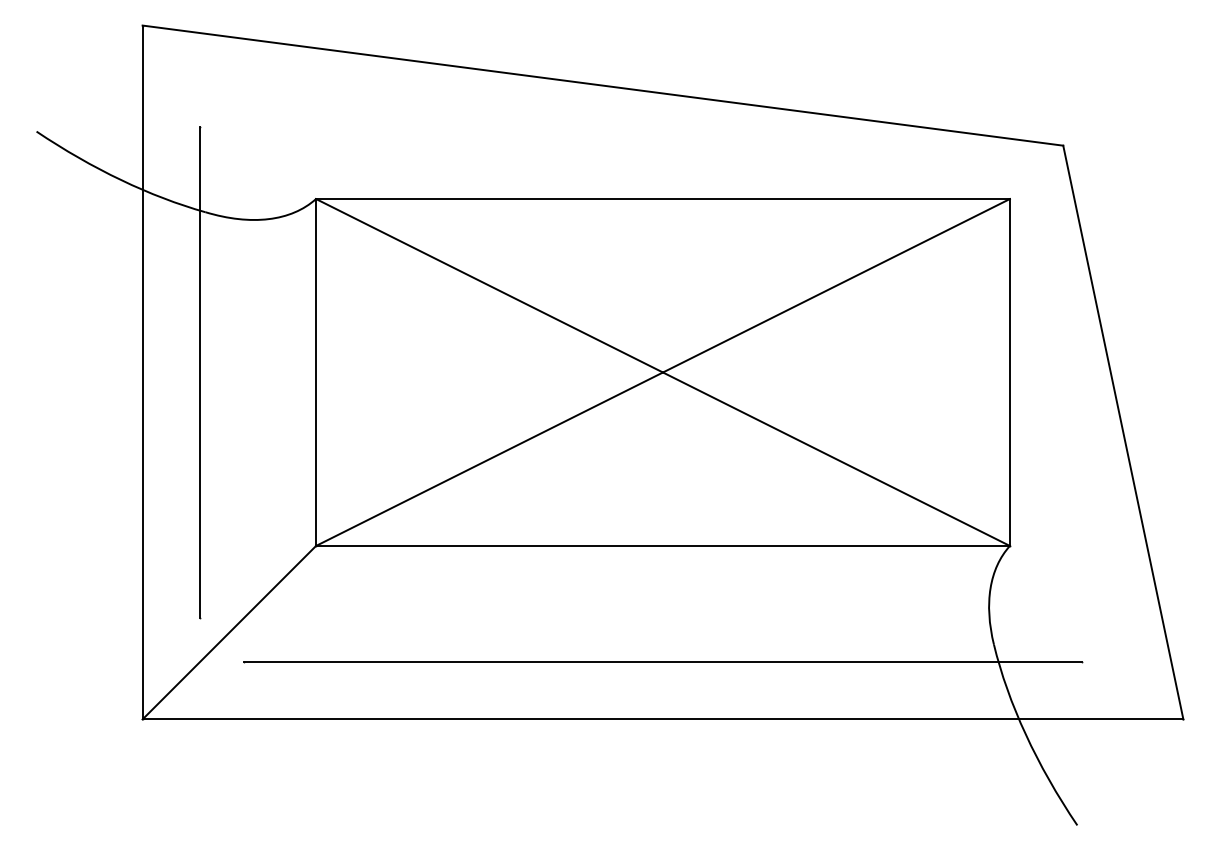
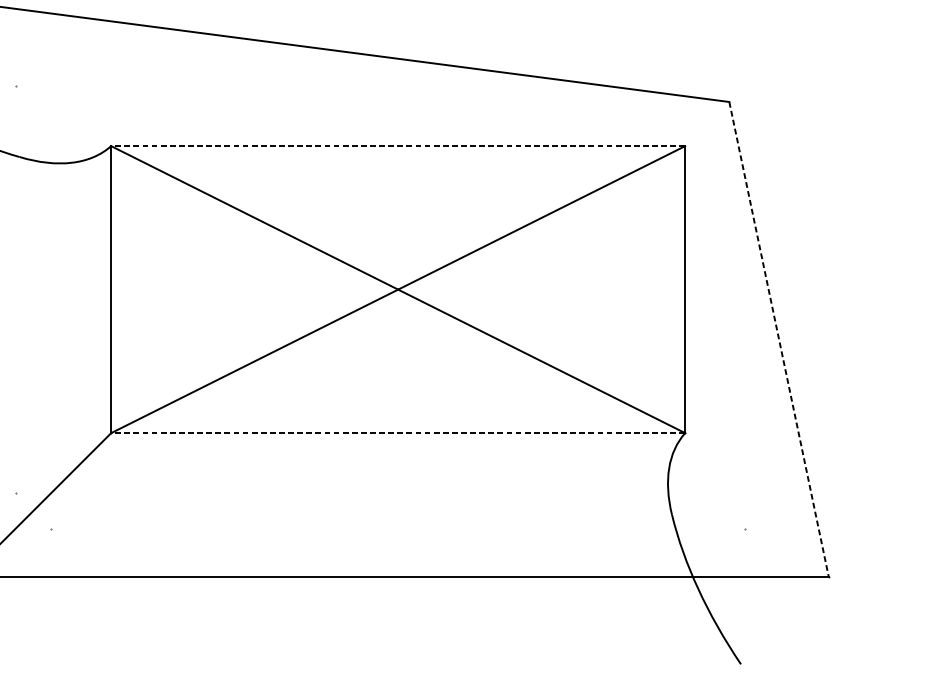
line: (663, 199) -> (398, 146), solid -> dashed
line: (200, 372) -> (15, 289), removed
line: (1123, 433) -> (779, 340), solid -> dashed
line: (663, 545) -> (398, 432), solid -> dashed
line: (662, 661) -> (397, 528), removed

